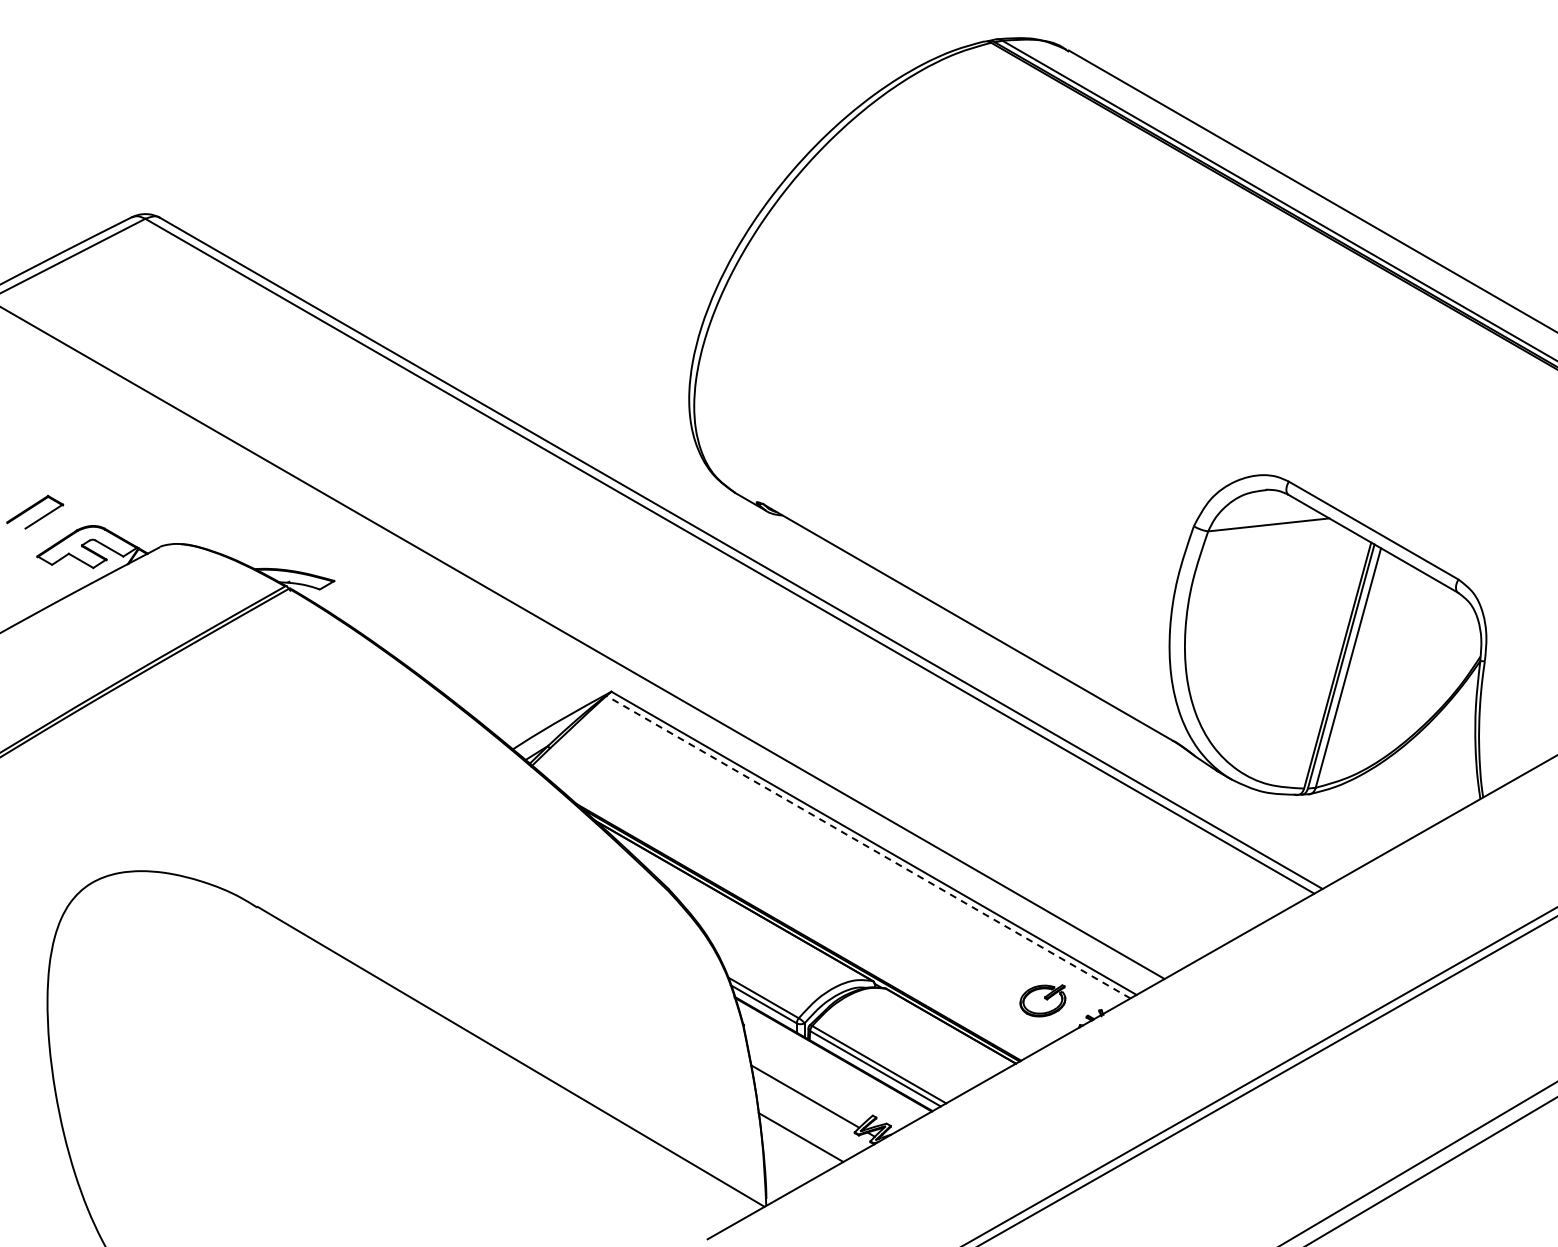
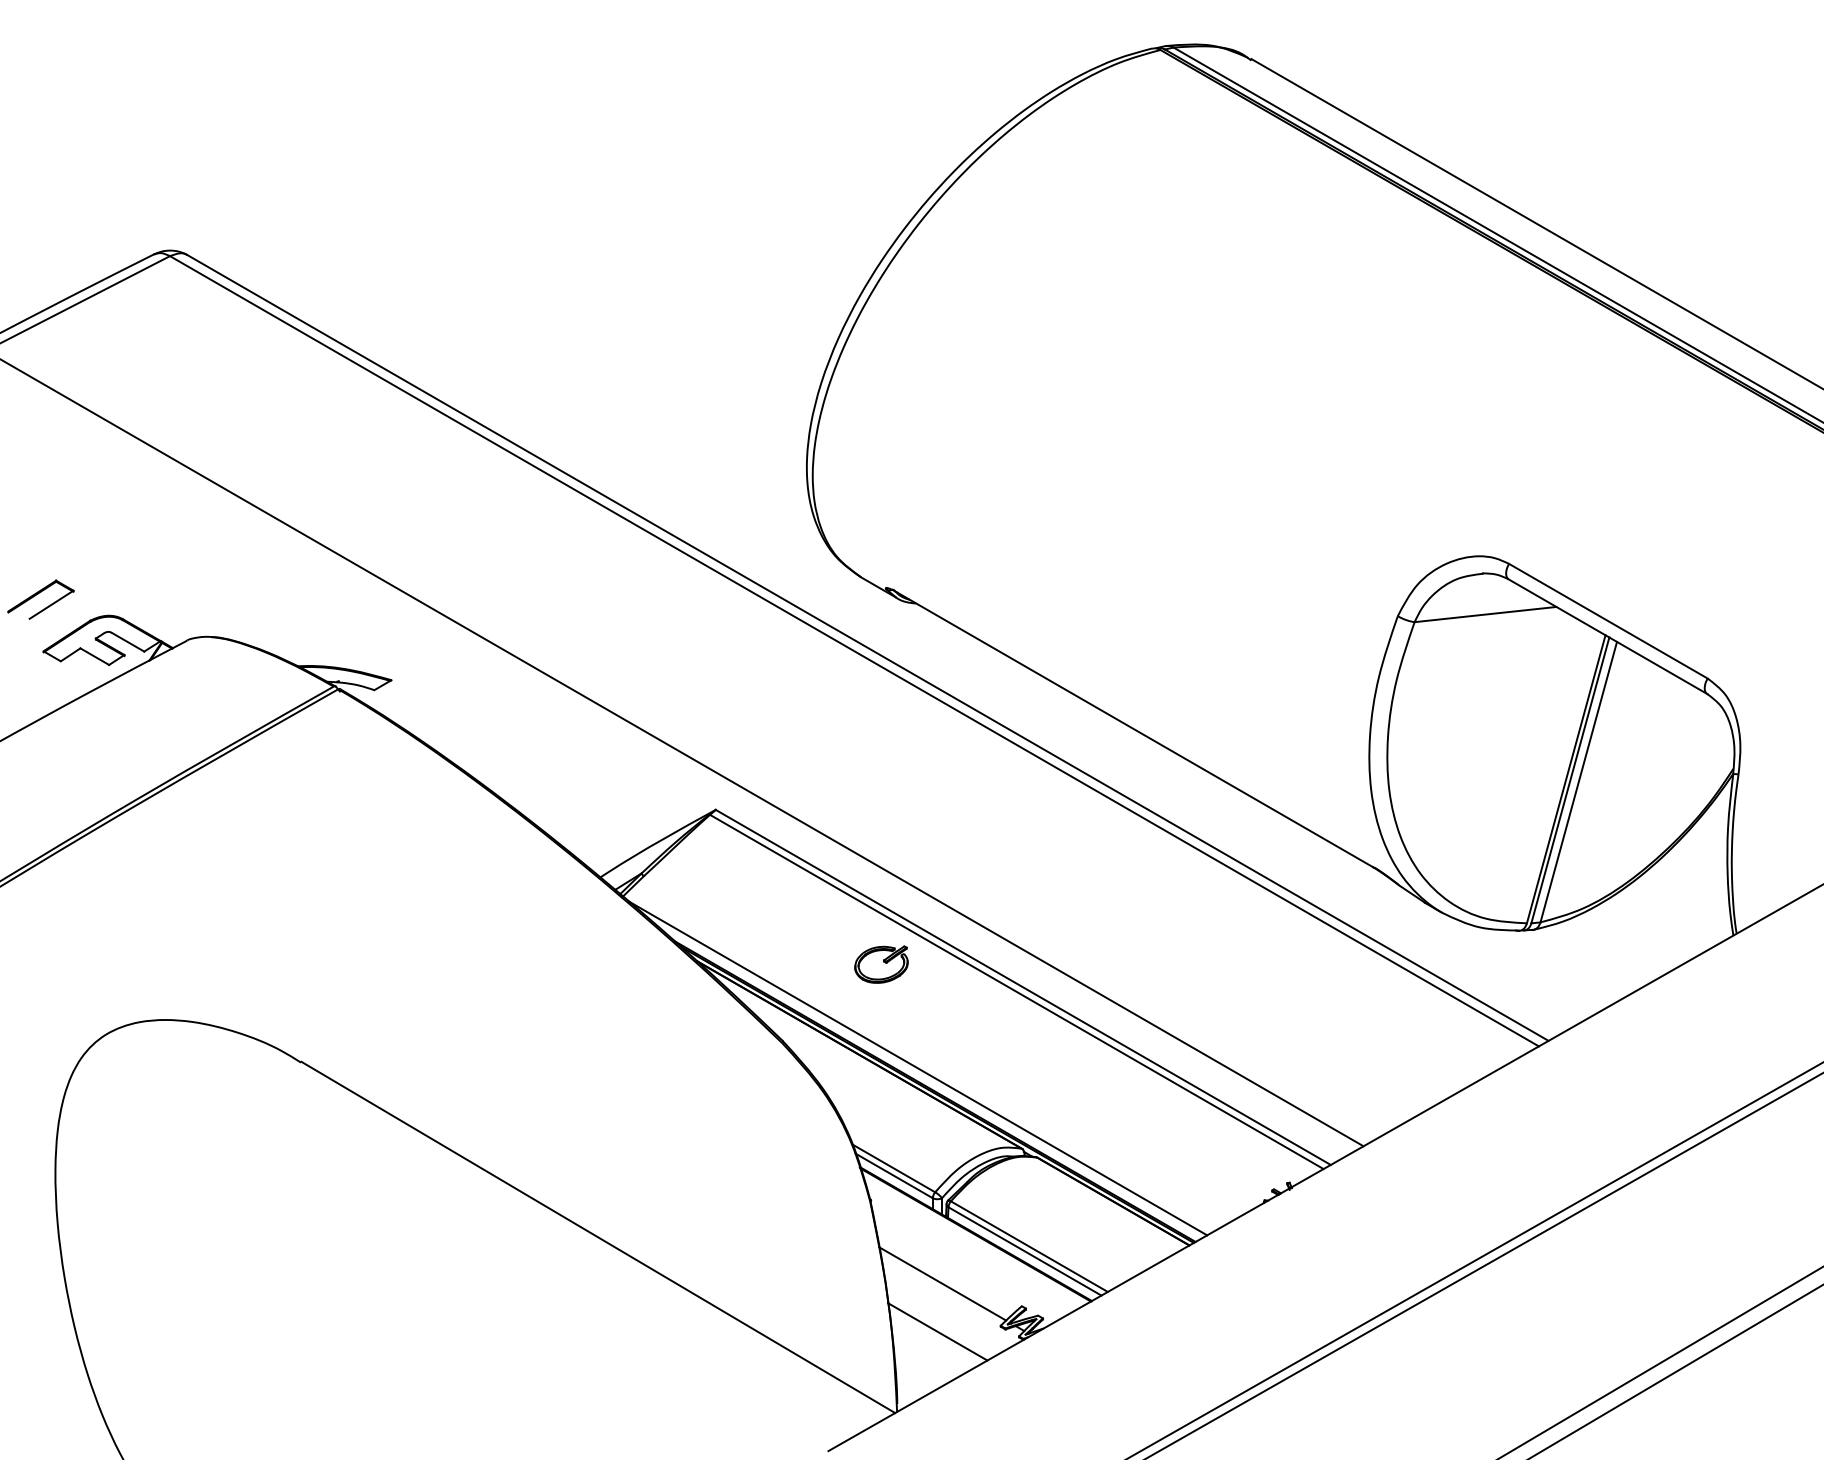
line: (868, 847) -> (1016, 992), dashed -> solid
line: (784, 912) -> (918, 1068), added
part: (1042, 1000) -> (880, 964), moved

